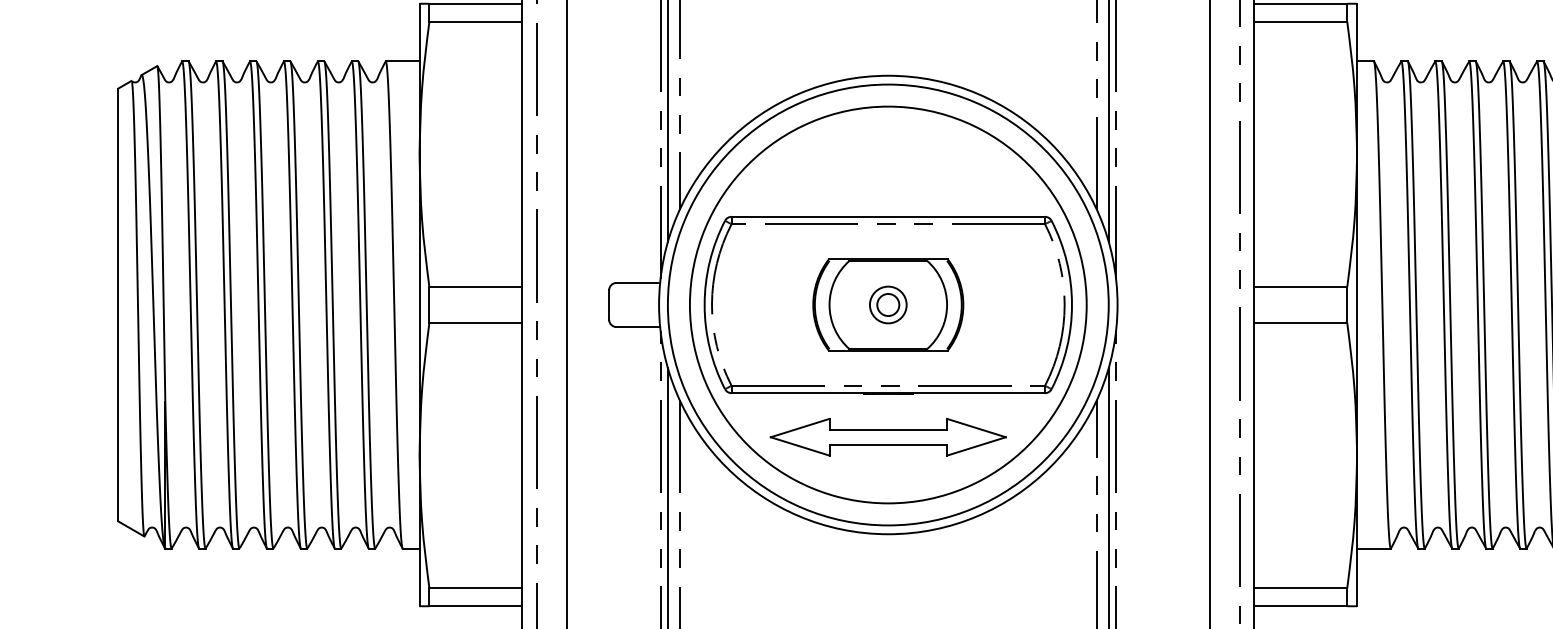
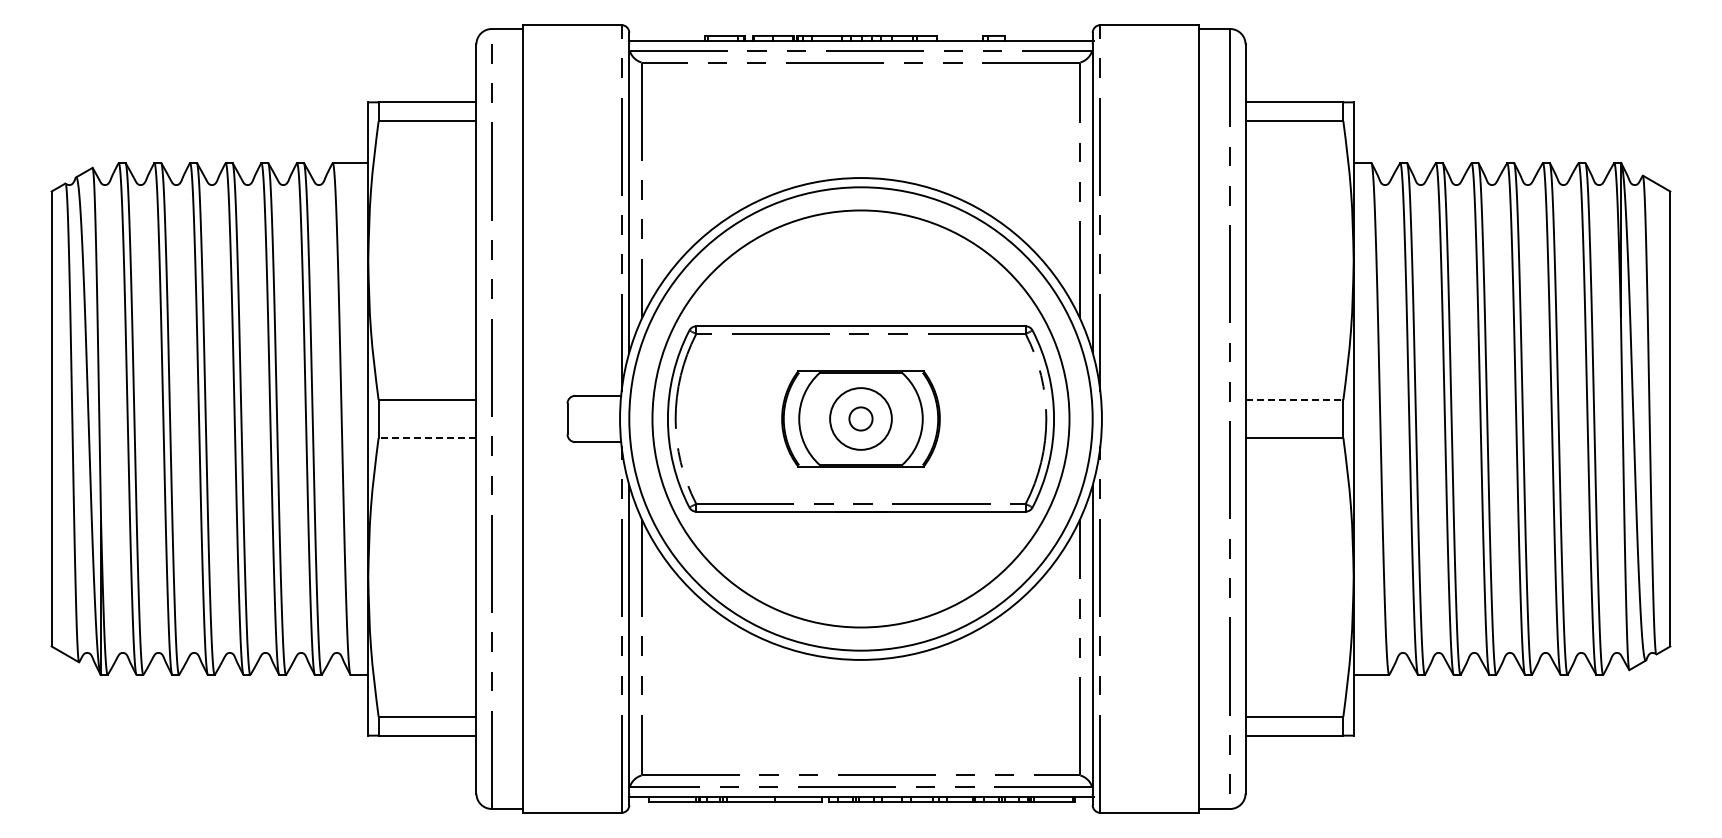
line: (1300, 287) -> (1294, 400), solid -> dashed
circle: (887, 304) -> (860, 418), size x1.6
line: (475, 322) -> (427, 437), solid -> dashed
part: (887, 436) -> (860, 557), removed

